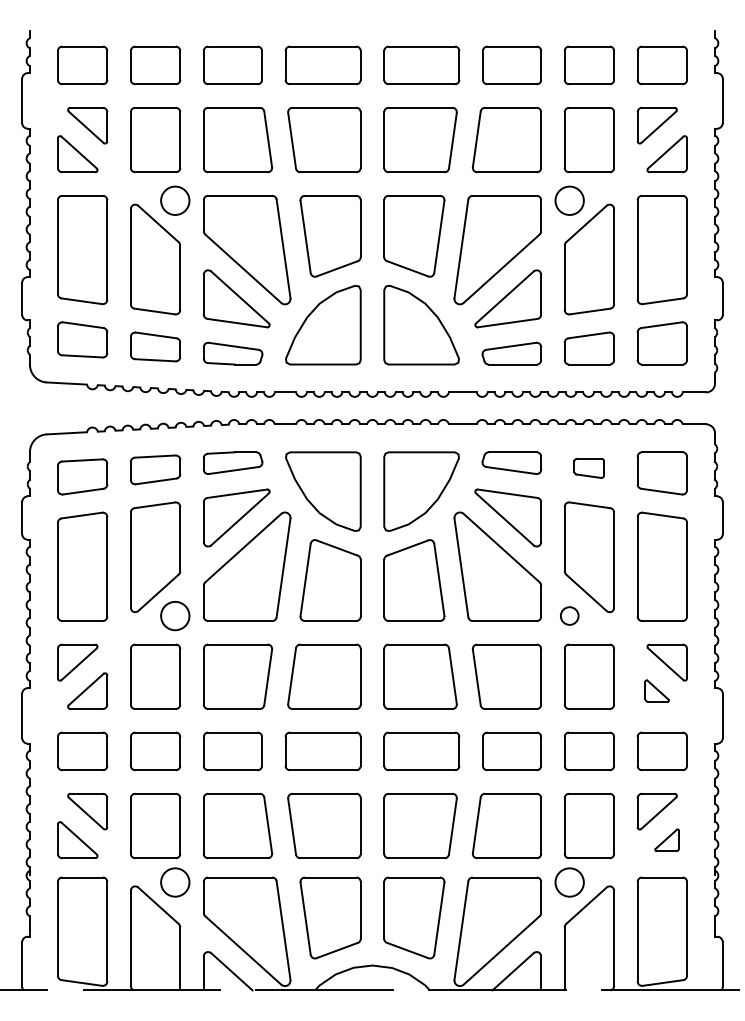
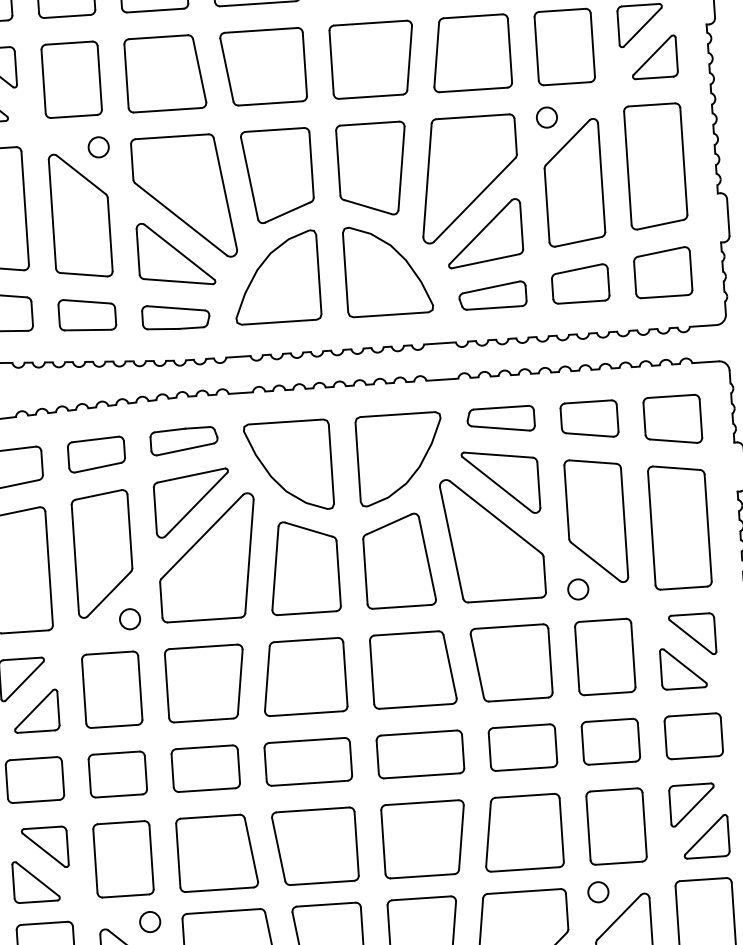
circle: (175, 200) -> (98, 146), size x0.62
circle: (569, 200) -> (546, 117), size x0.62
part: (588, 468) -> (588, 420), size x1.67
circle: (175, 615) -> (130, 618), size x0.62
part: (656, 690) -> (682, 667), size x1.67
part: (666, 840) -> (705, 837), size x1.67
circle: (175, 882) -> (150, 922), size x0.62
circle: (569, 882) -> (598, 892), size x0.62

